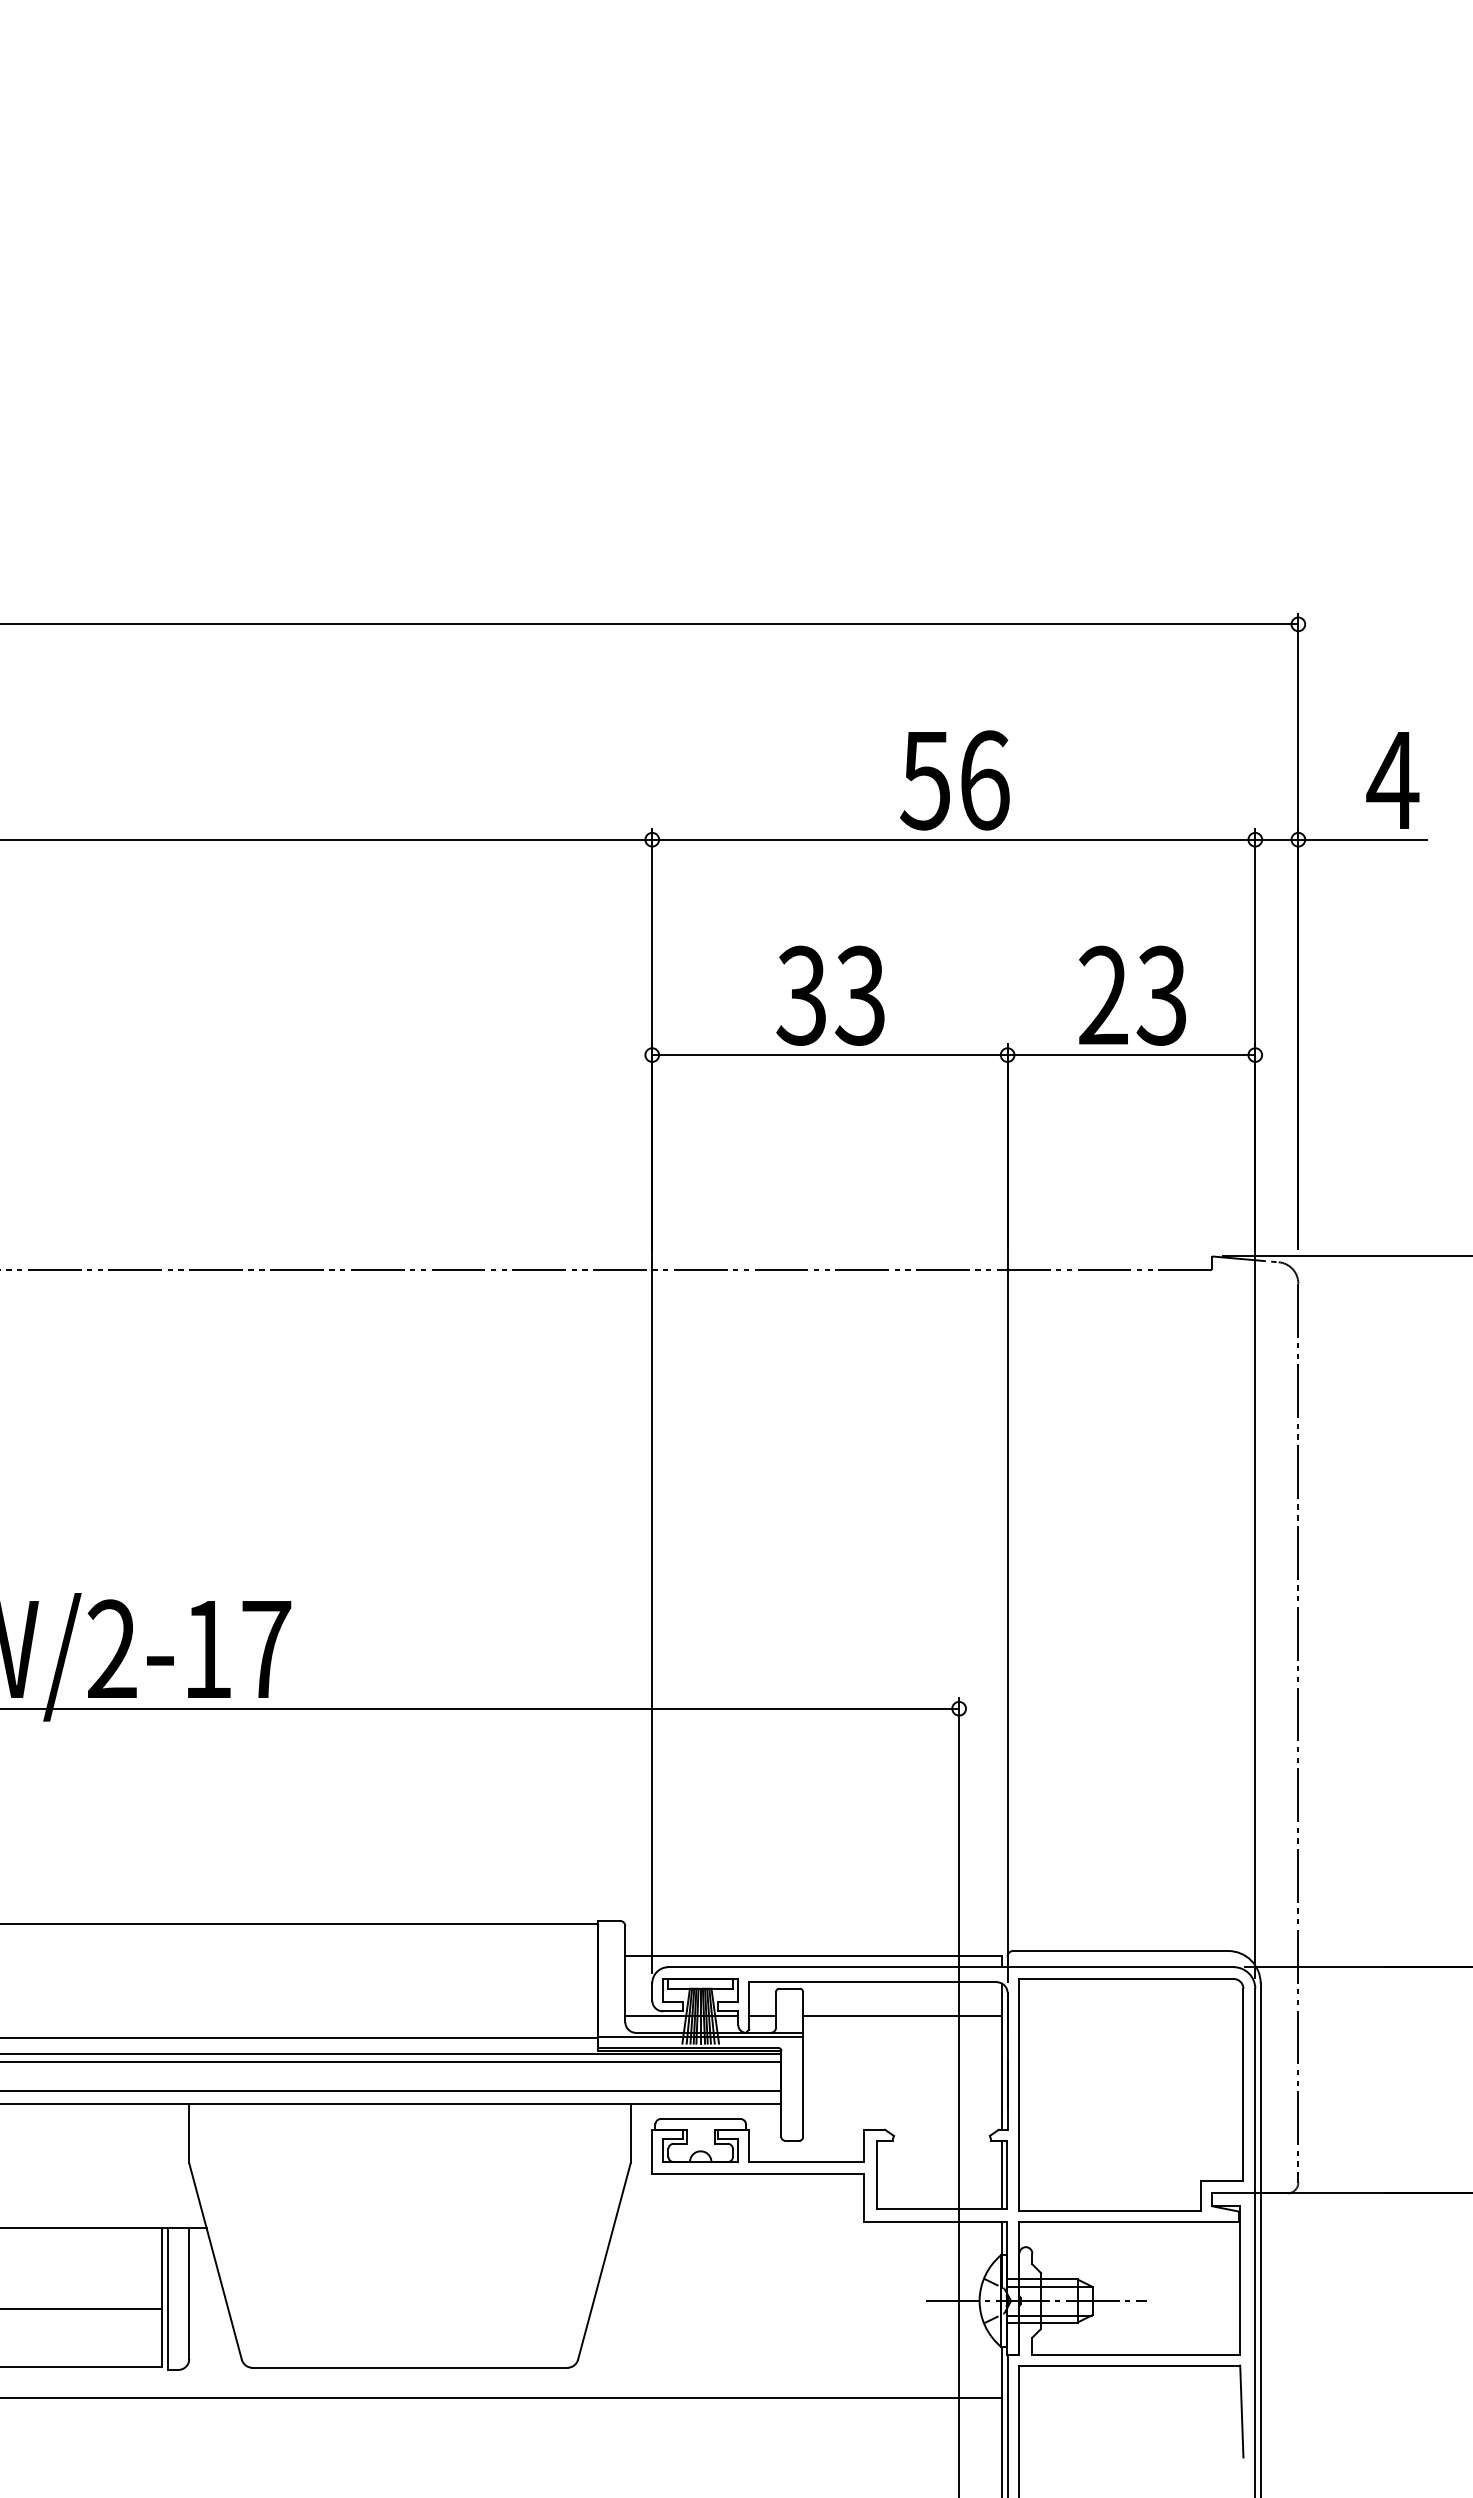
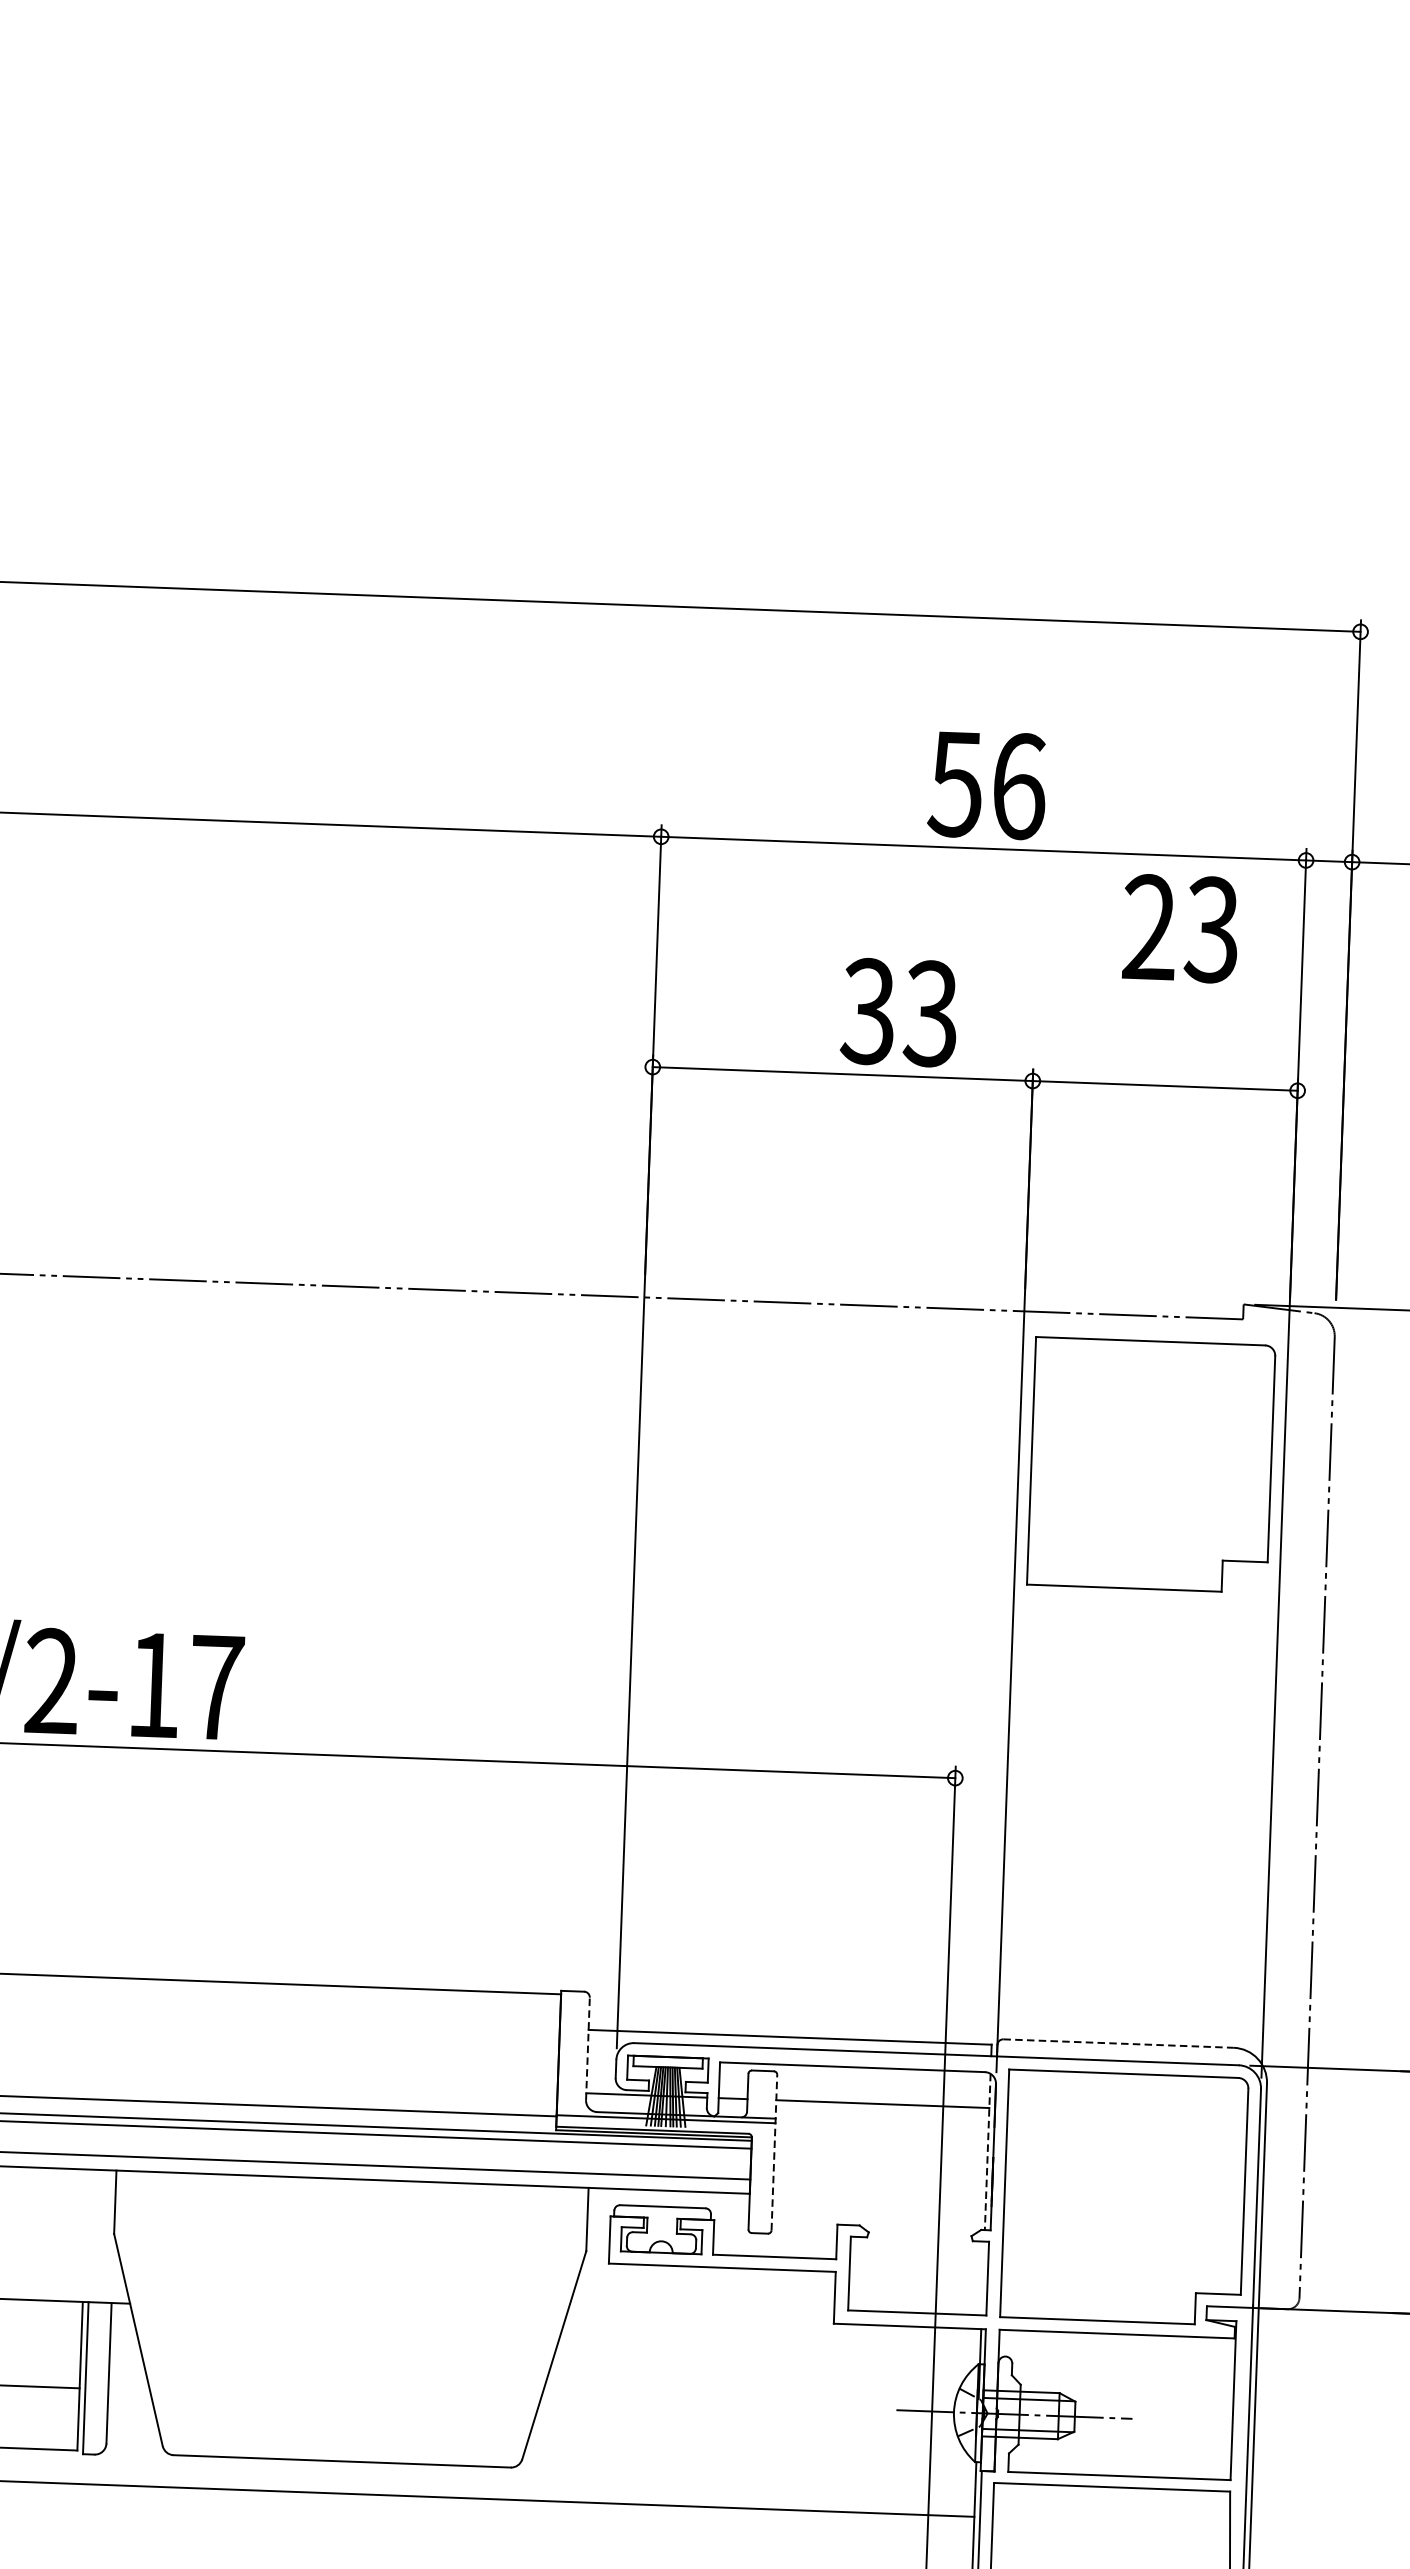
text: (830, 995) -> (899, 1012), moved
text: (1132, 995) -> (1180, 928), moved
part: (1131, 1409) -> (1151, 1464), added
line: (1120, 1951) -> (1118, 2044), solid -> dashed
line: (625, 1974) -> (588, 2049), solid -> dashed
line: (1002, 2057) -> (988, 2152), solid -> dashed
line: (803, 2064) -> (774, 2152), solid -> dashed
line: (1002, 2174) -> (983, 2277), removed

